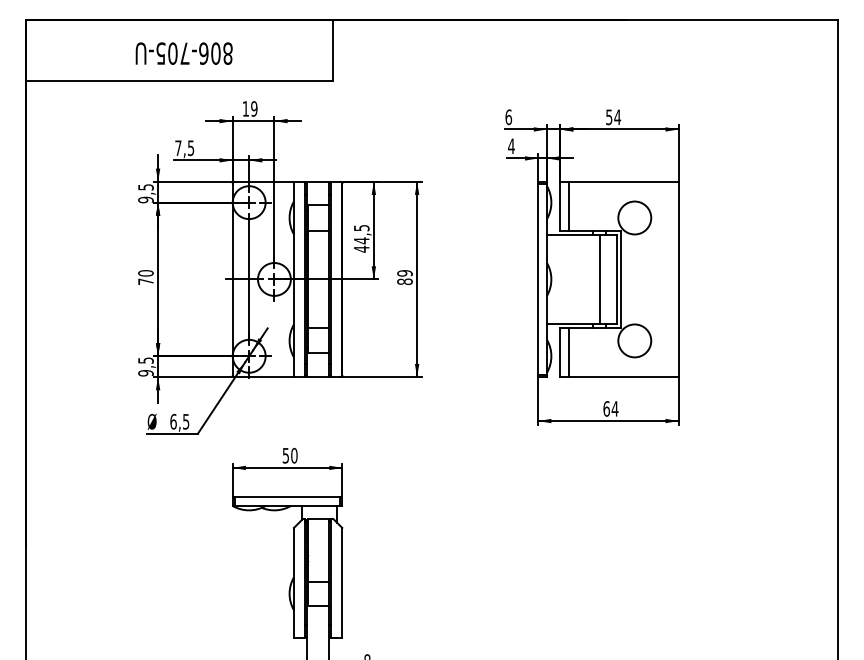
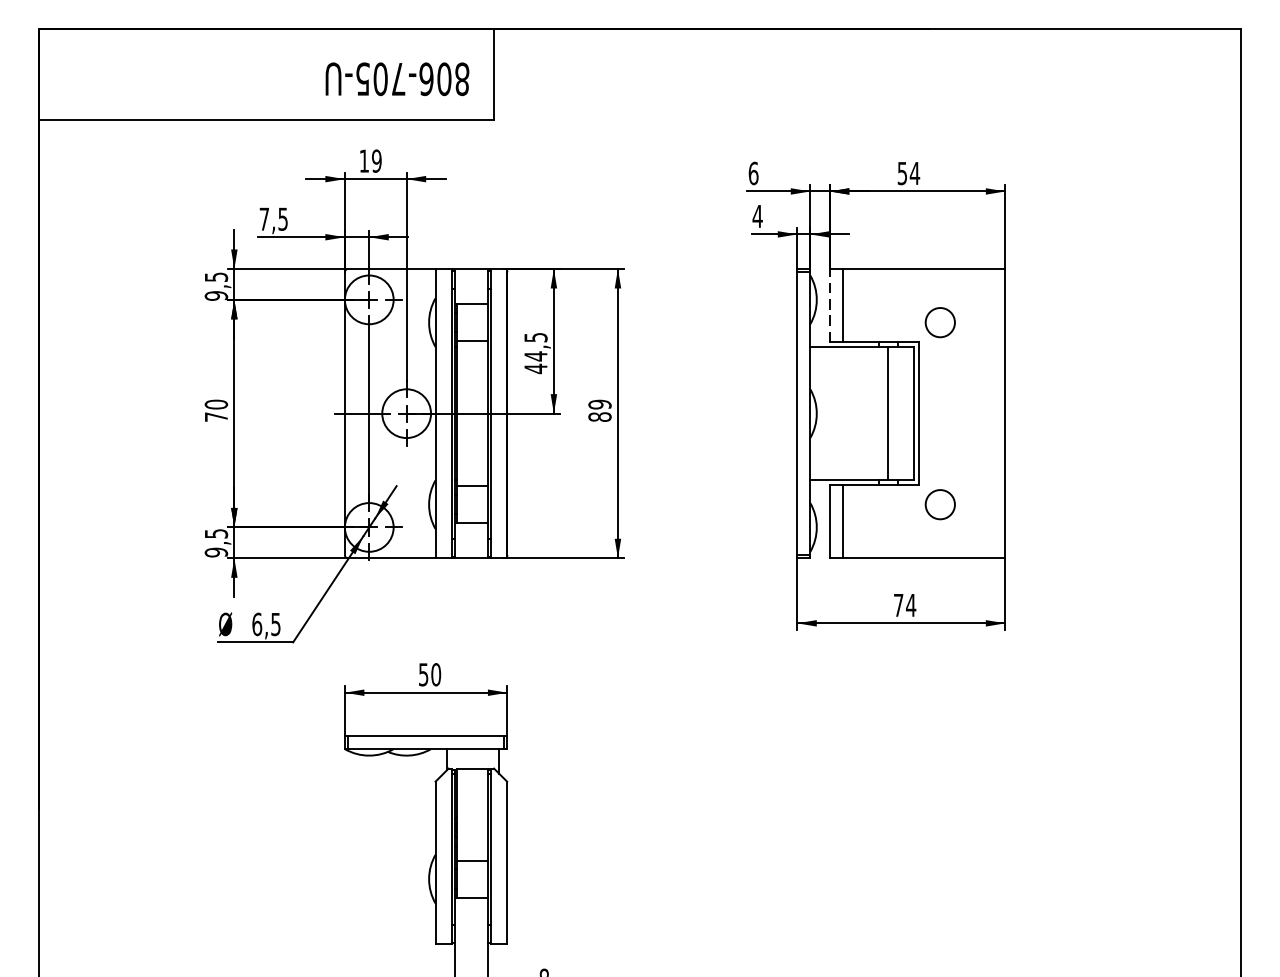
text: (183, 53) -> (396, 79), moved
line: (560, 206) -> (830, 305), solid -> dashed
circle: (634, 217) -> (939, 321), size x0.6
circle: (634, 340) -> (939, 504), size x0.6
text: (606, 408) -> (898, 604), 64 -> 74

